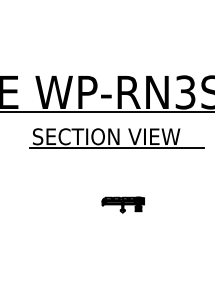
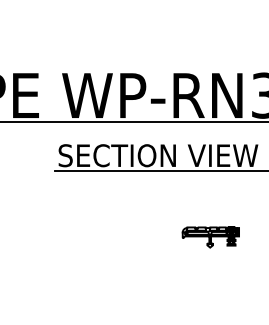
part: (122, 204) -> (209, 236), moved

